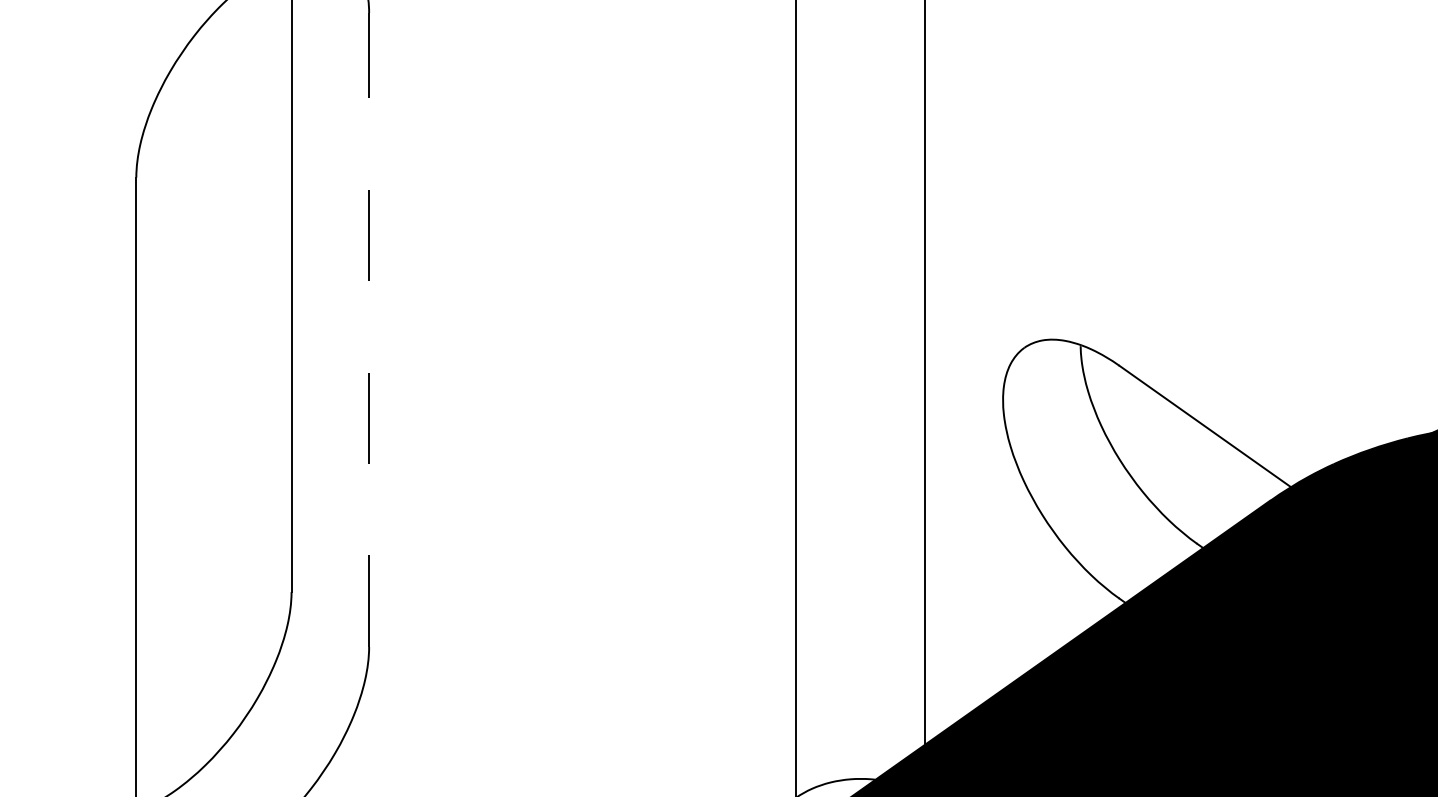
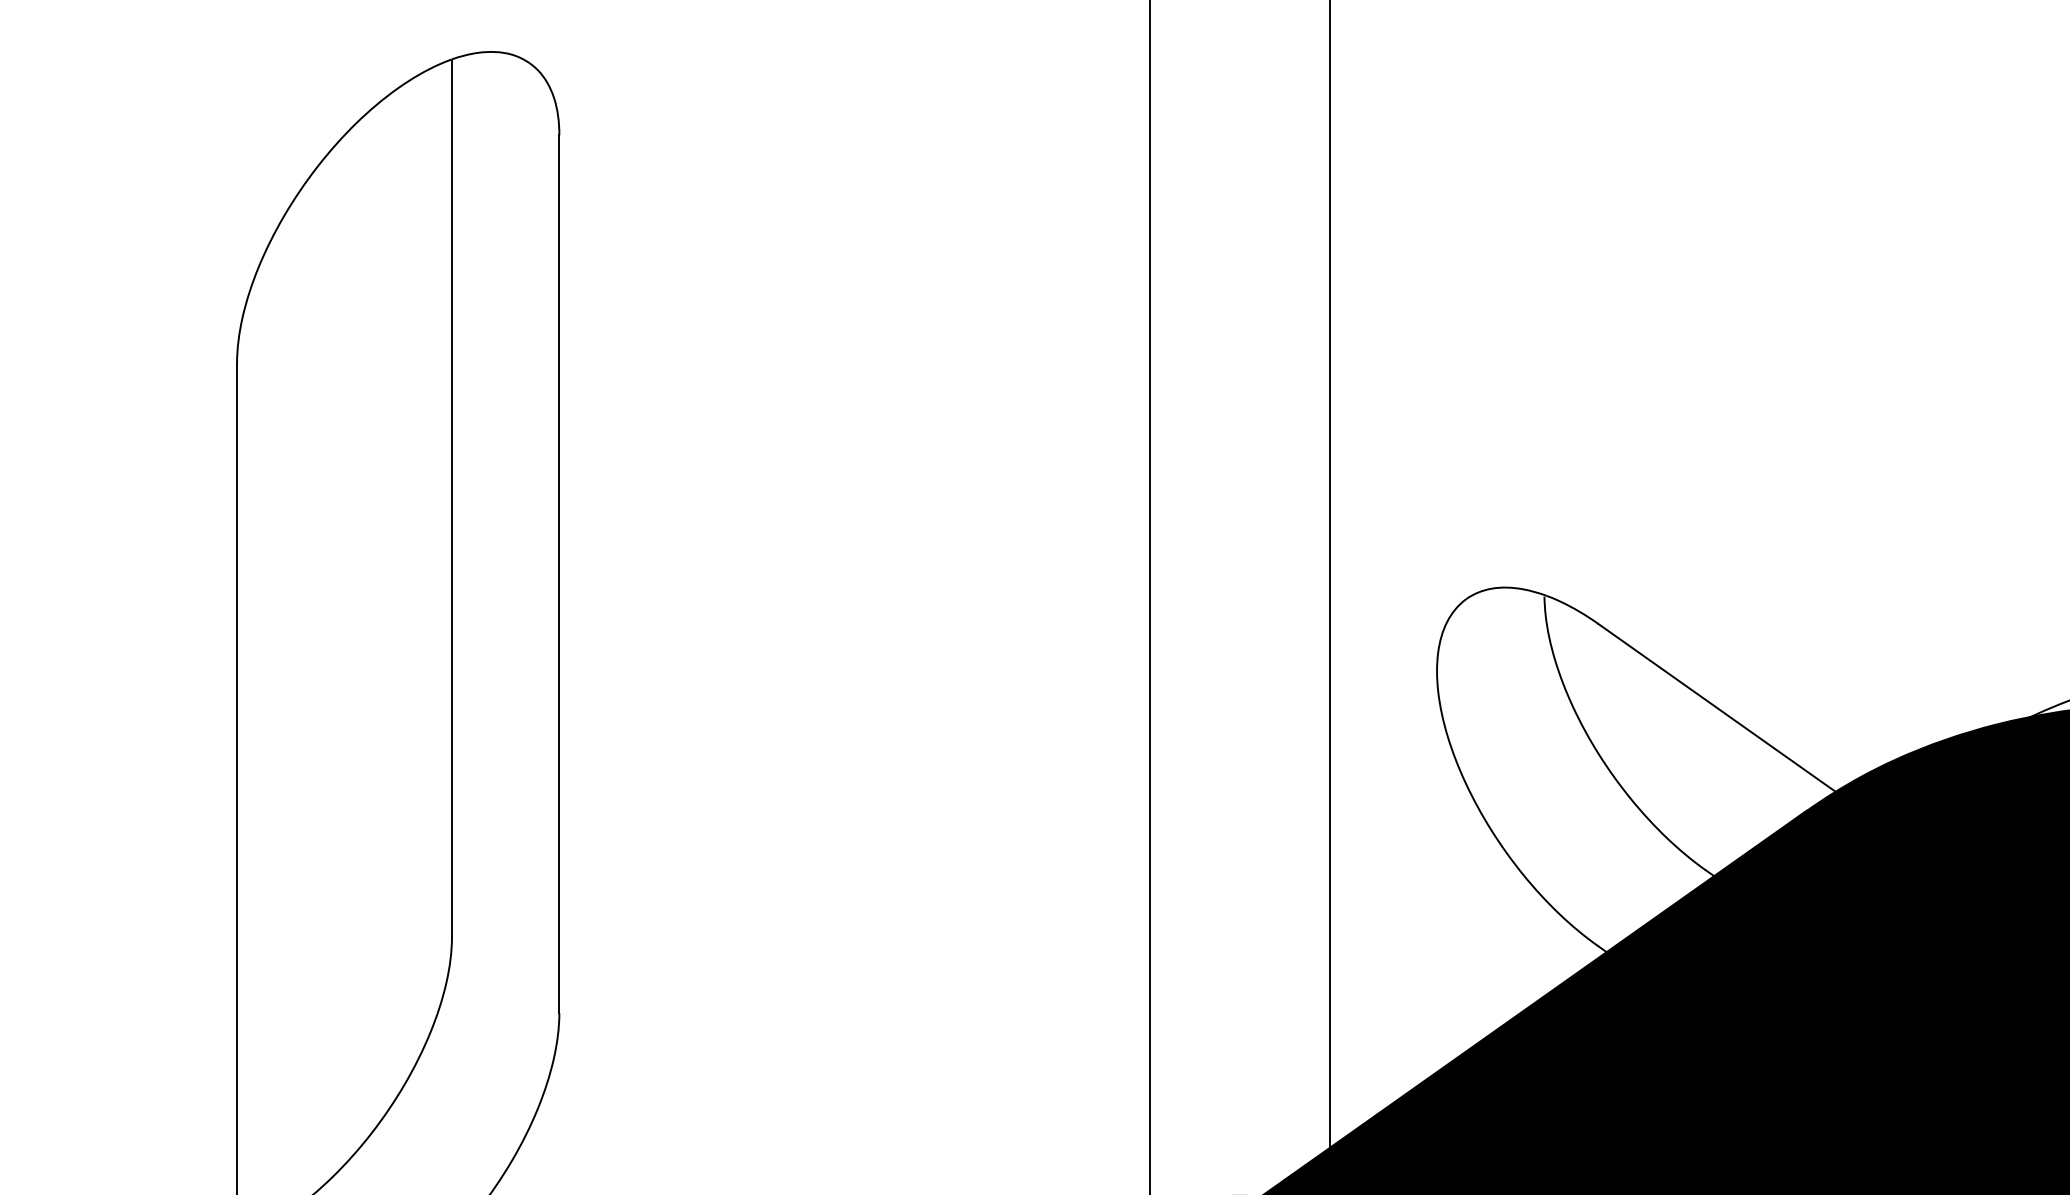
line: (369, 330) -> (559, 574), dashed -> solid

